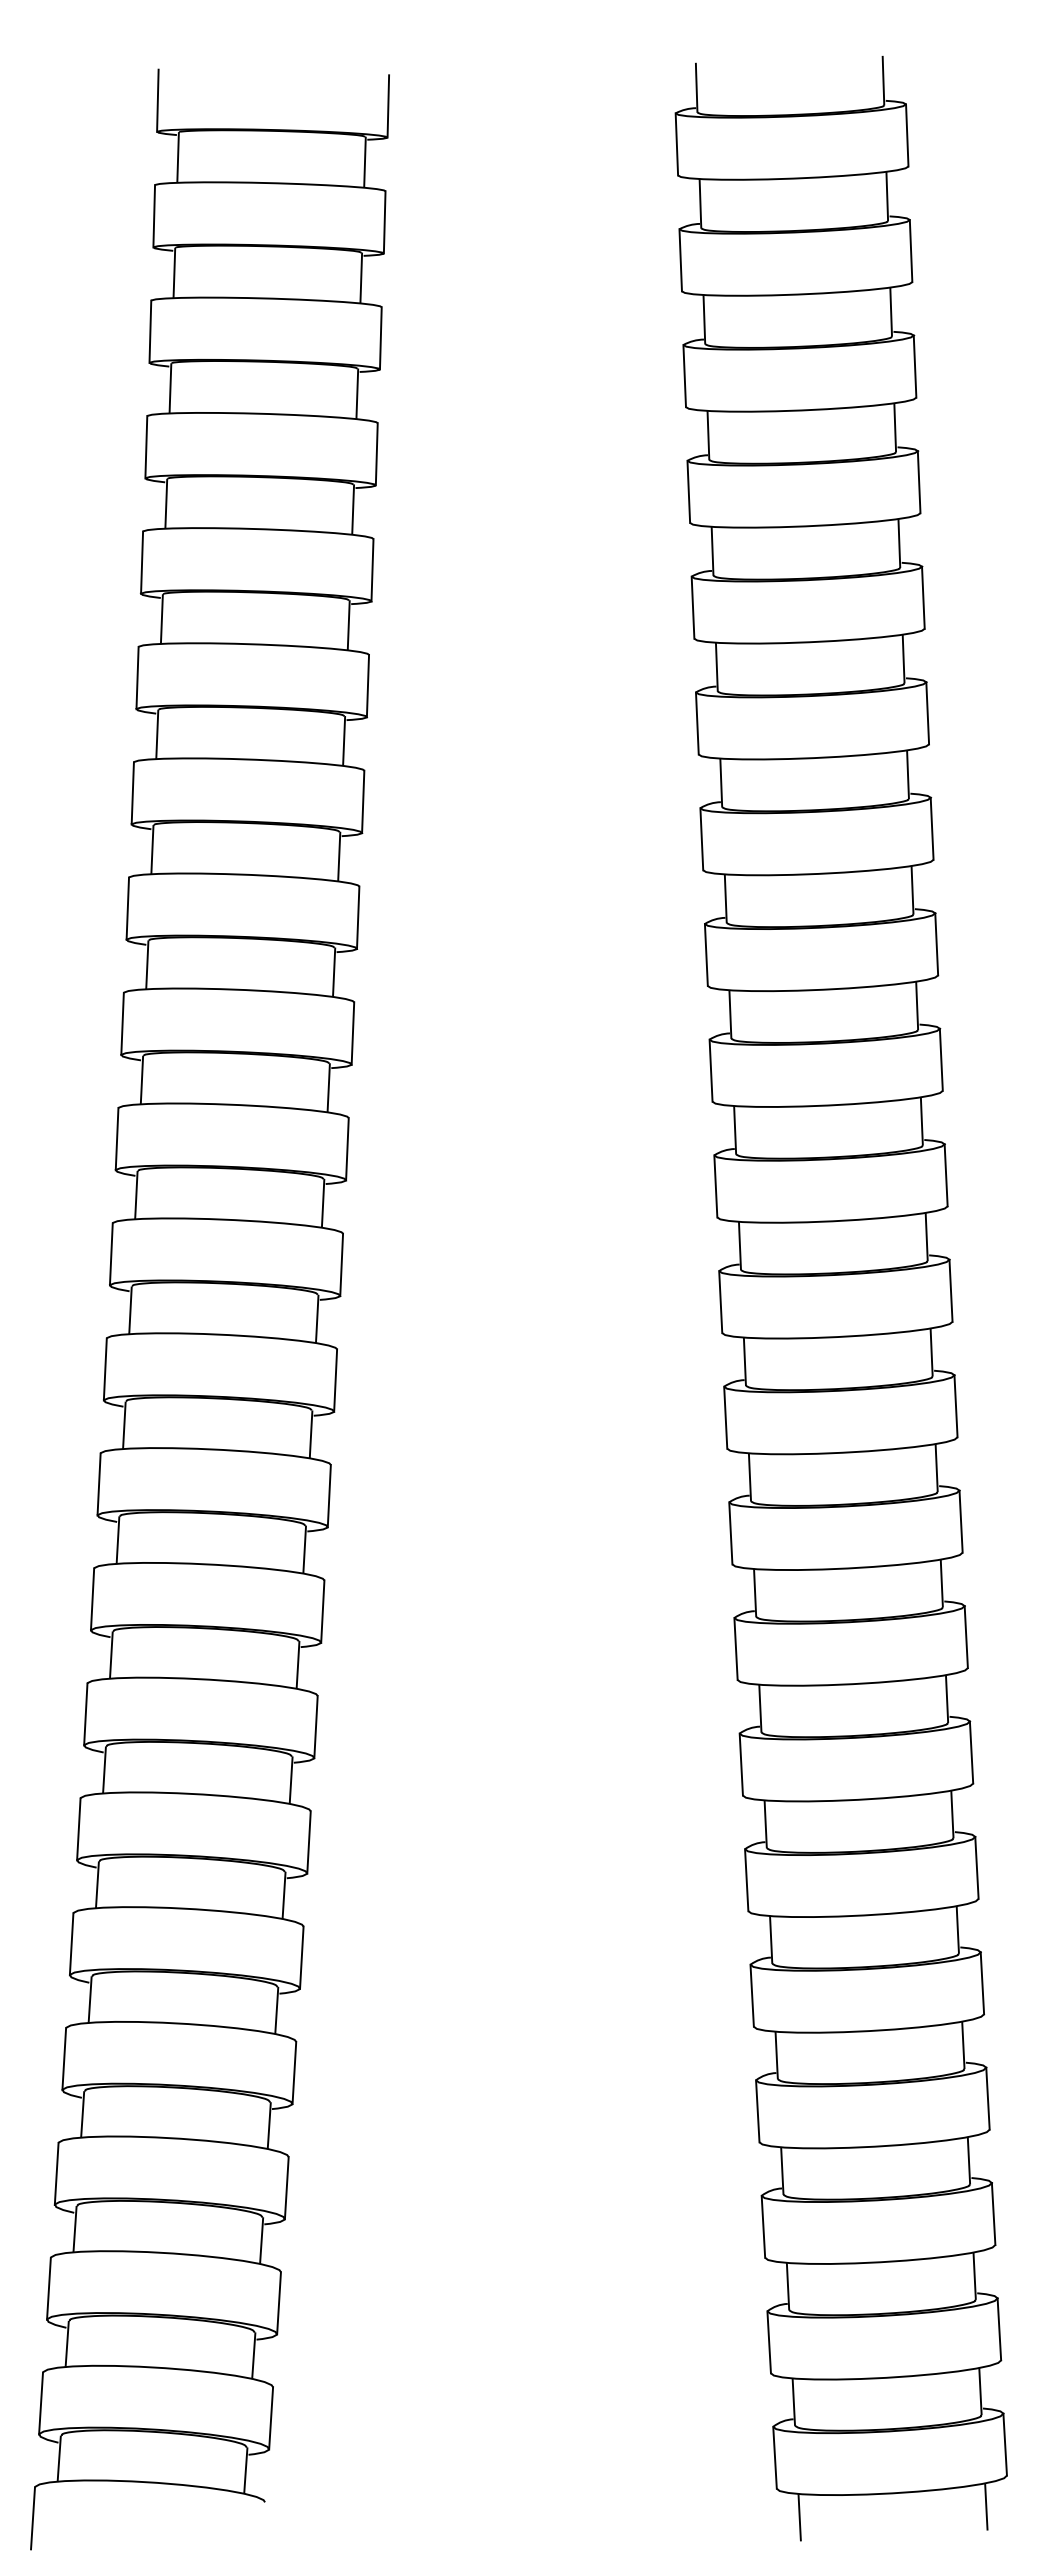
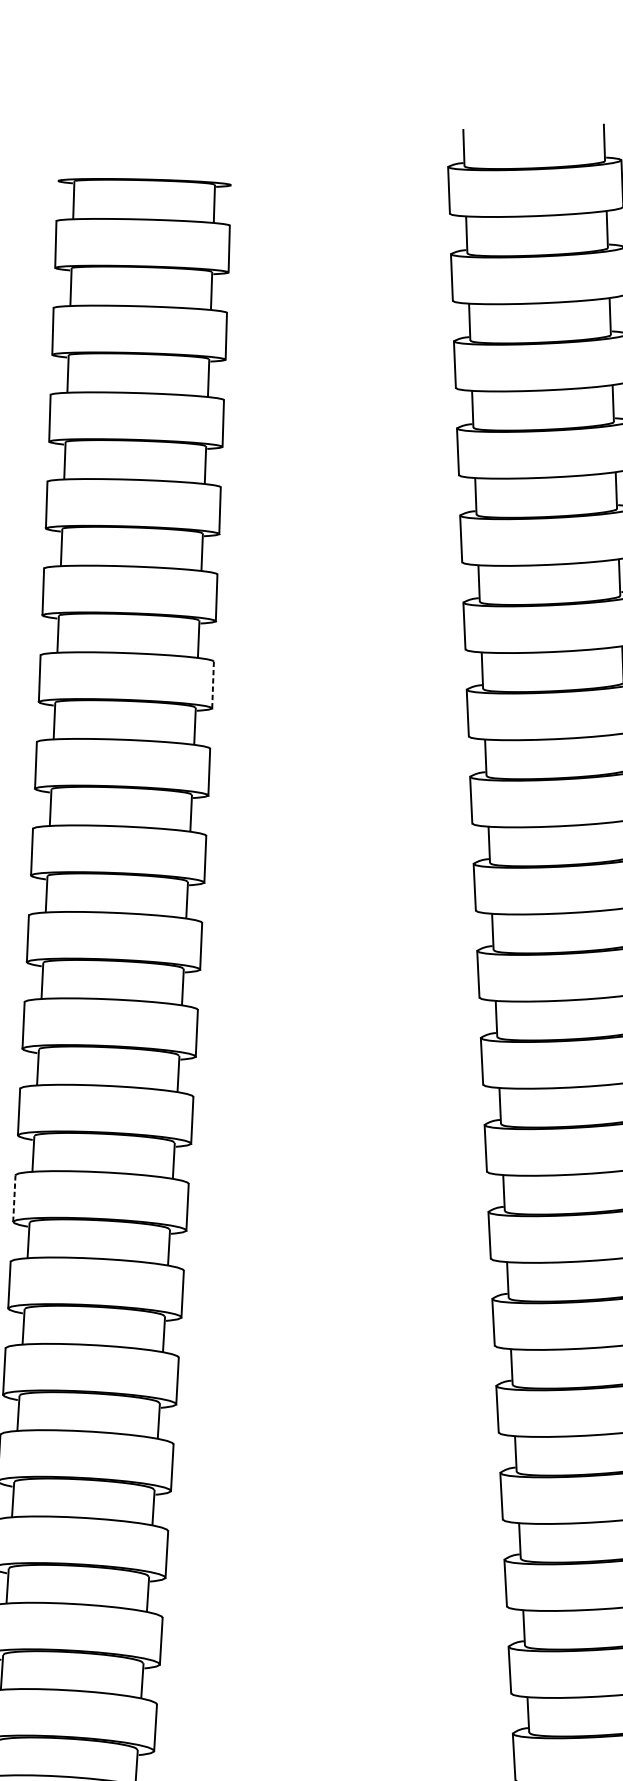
line: (157, 100) -> (58, 157), removed
line: (388, 106) -> (232, 161), removed
line: (363, 801) -> (213, 684), solid -> dashed
line: (99, 1485) -> (14, 1199), solid -> dashed

